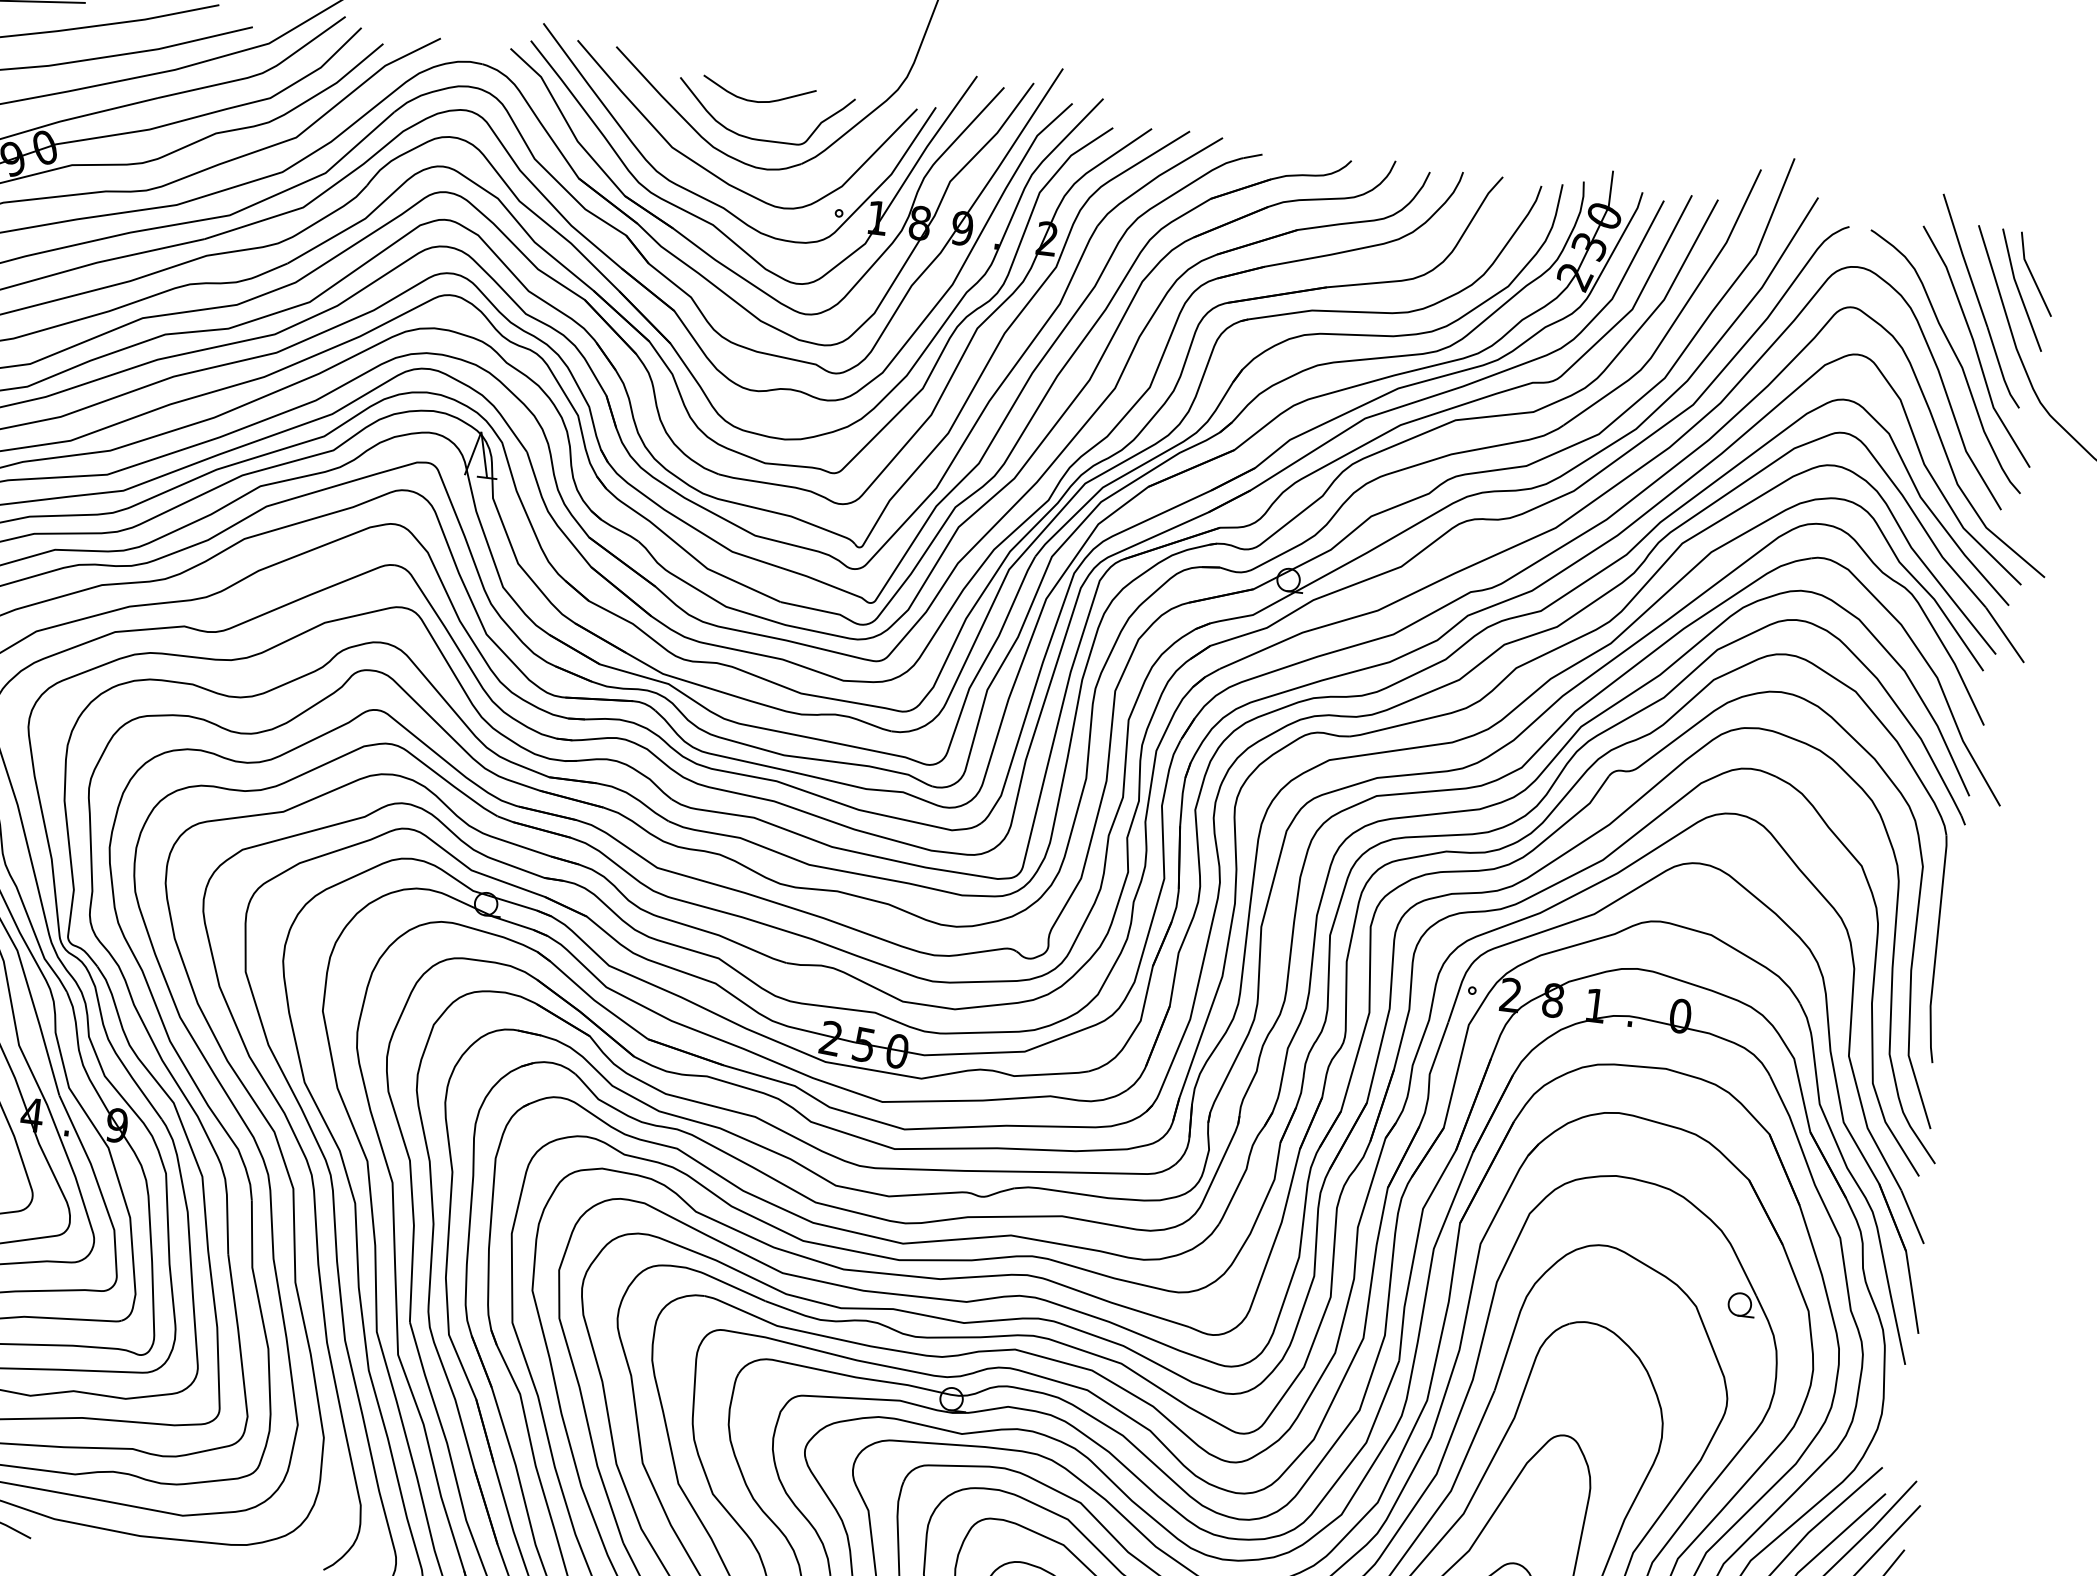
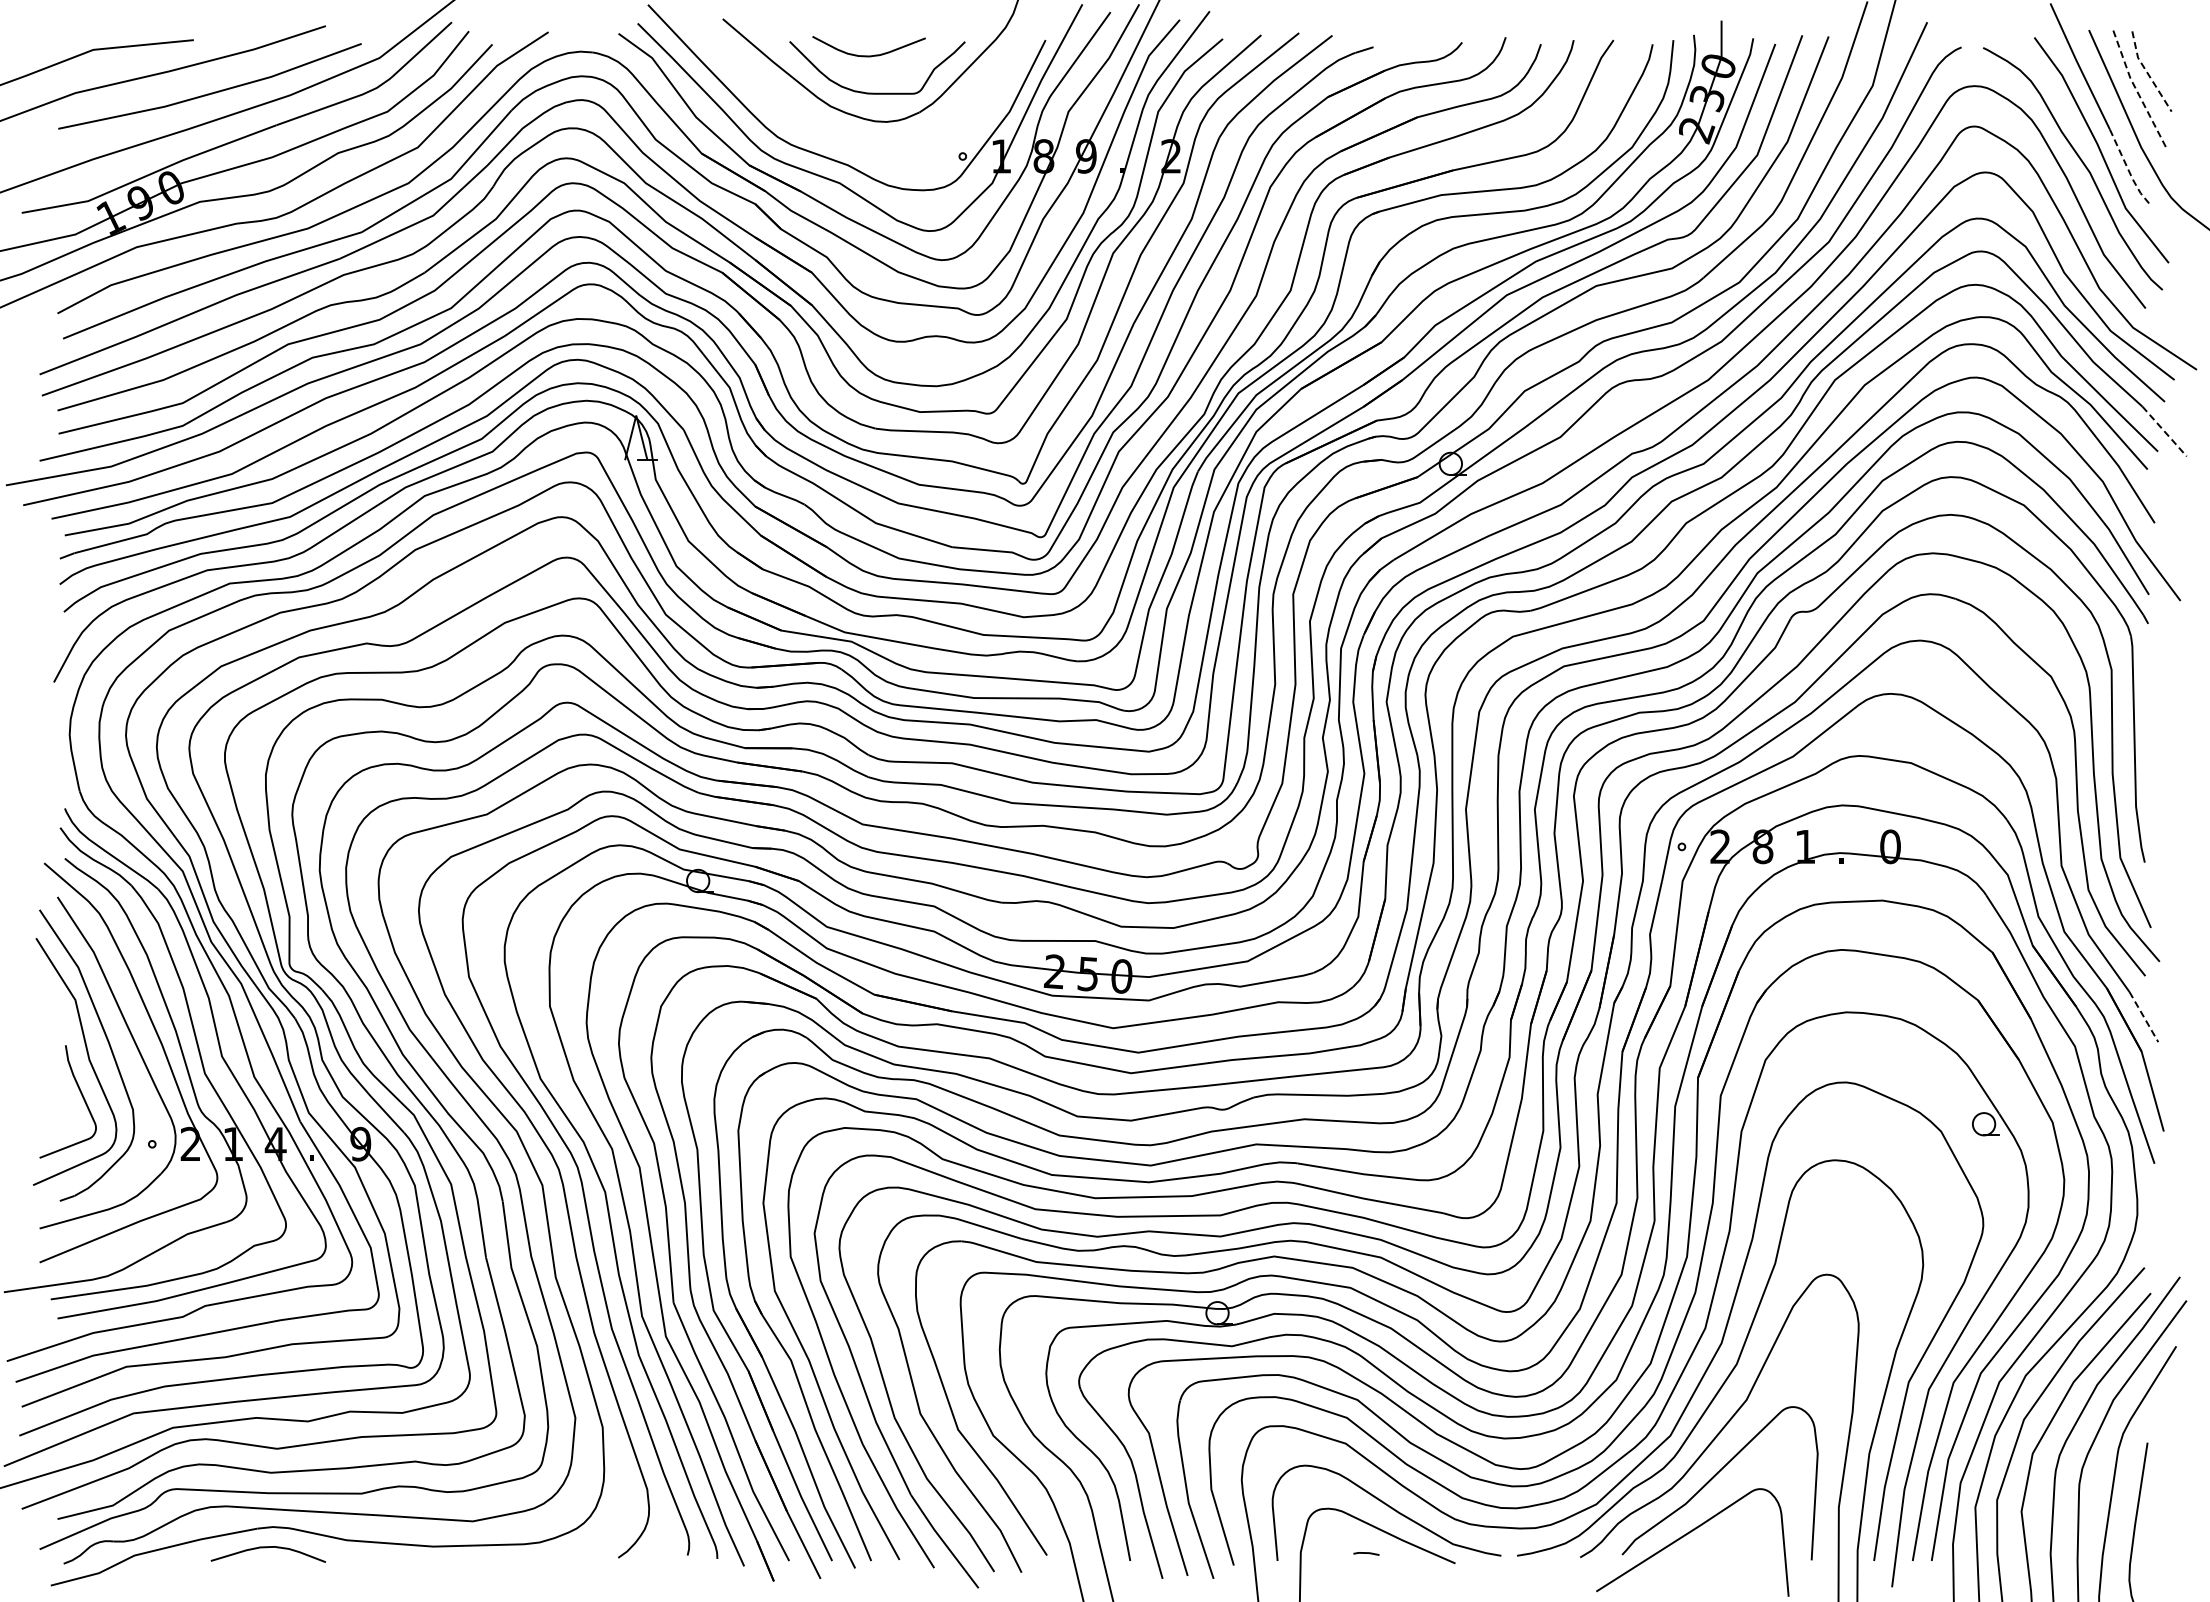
curve: (713, 173) -> (834, 132), removed
line: (2031, 275) -> (2147, 73), solid -> dashed
line: (2018, 291) -> (2136, 90), solid -> dashed
line: (2000, 370) -> (2128, 170), solid -> dashed
line: (2004, 635) -> (2164, 431), solid -> dashed
line: (1912, 1217) -> (2143, 1017), solid -> dashed

